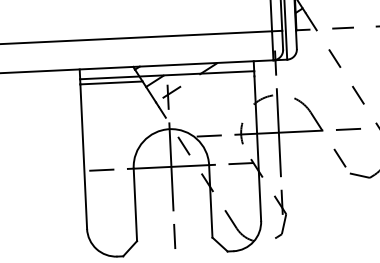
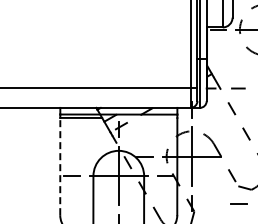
line: (348, 129) -> (238, 203), moved
line: (84, 156) -> (60, 166), solid -> dashed

